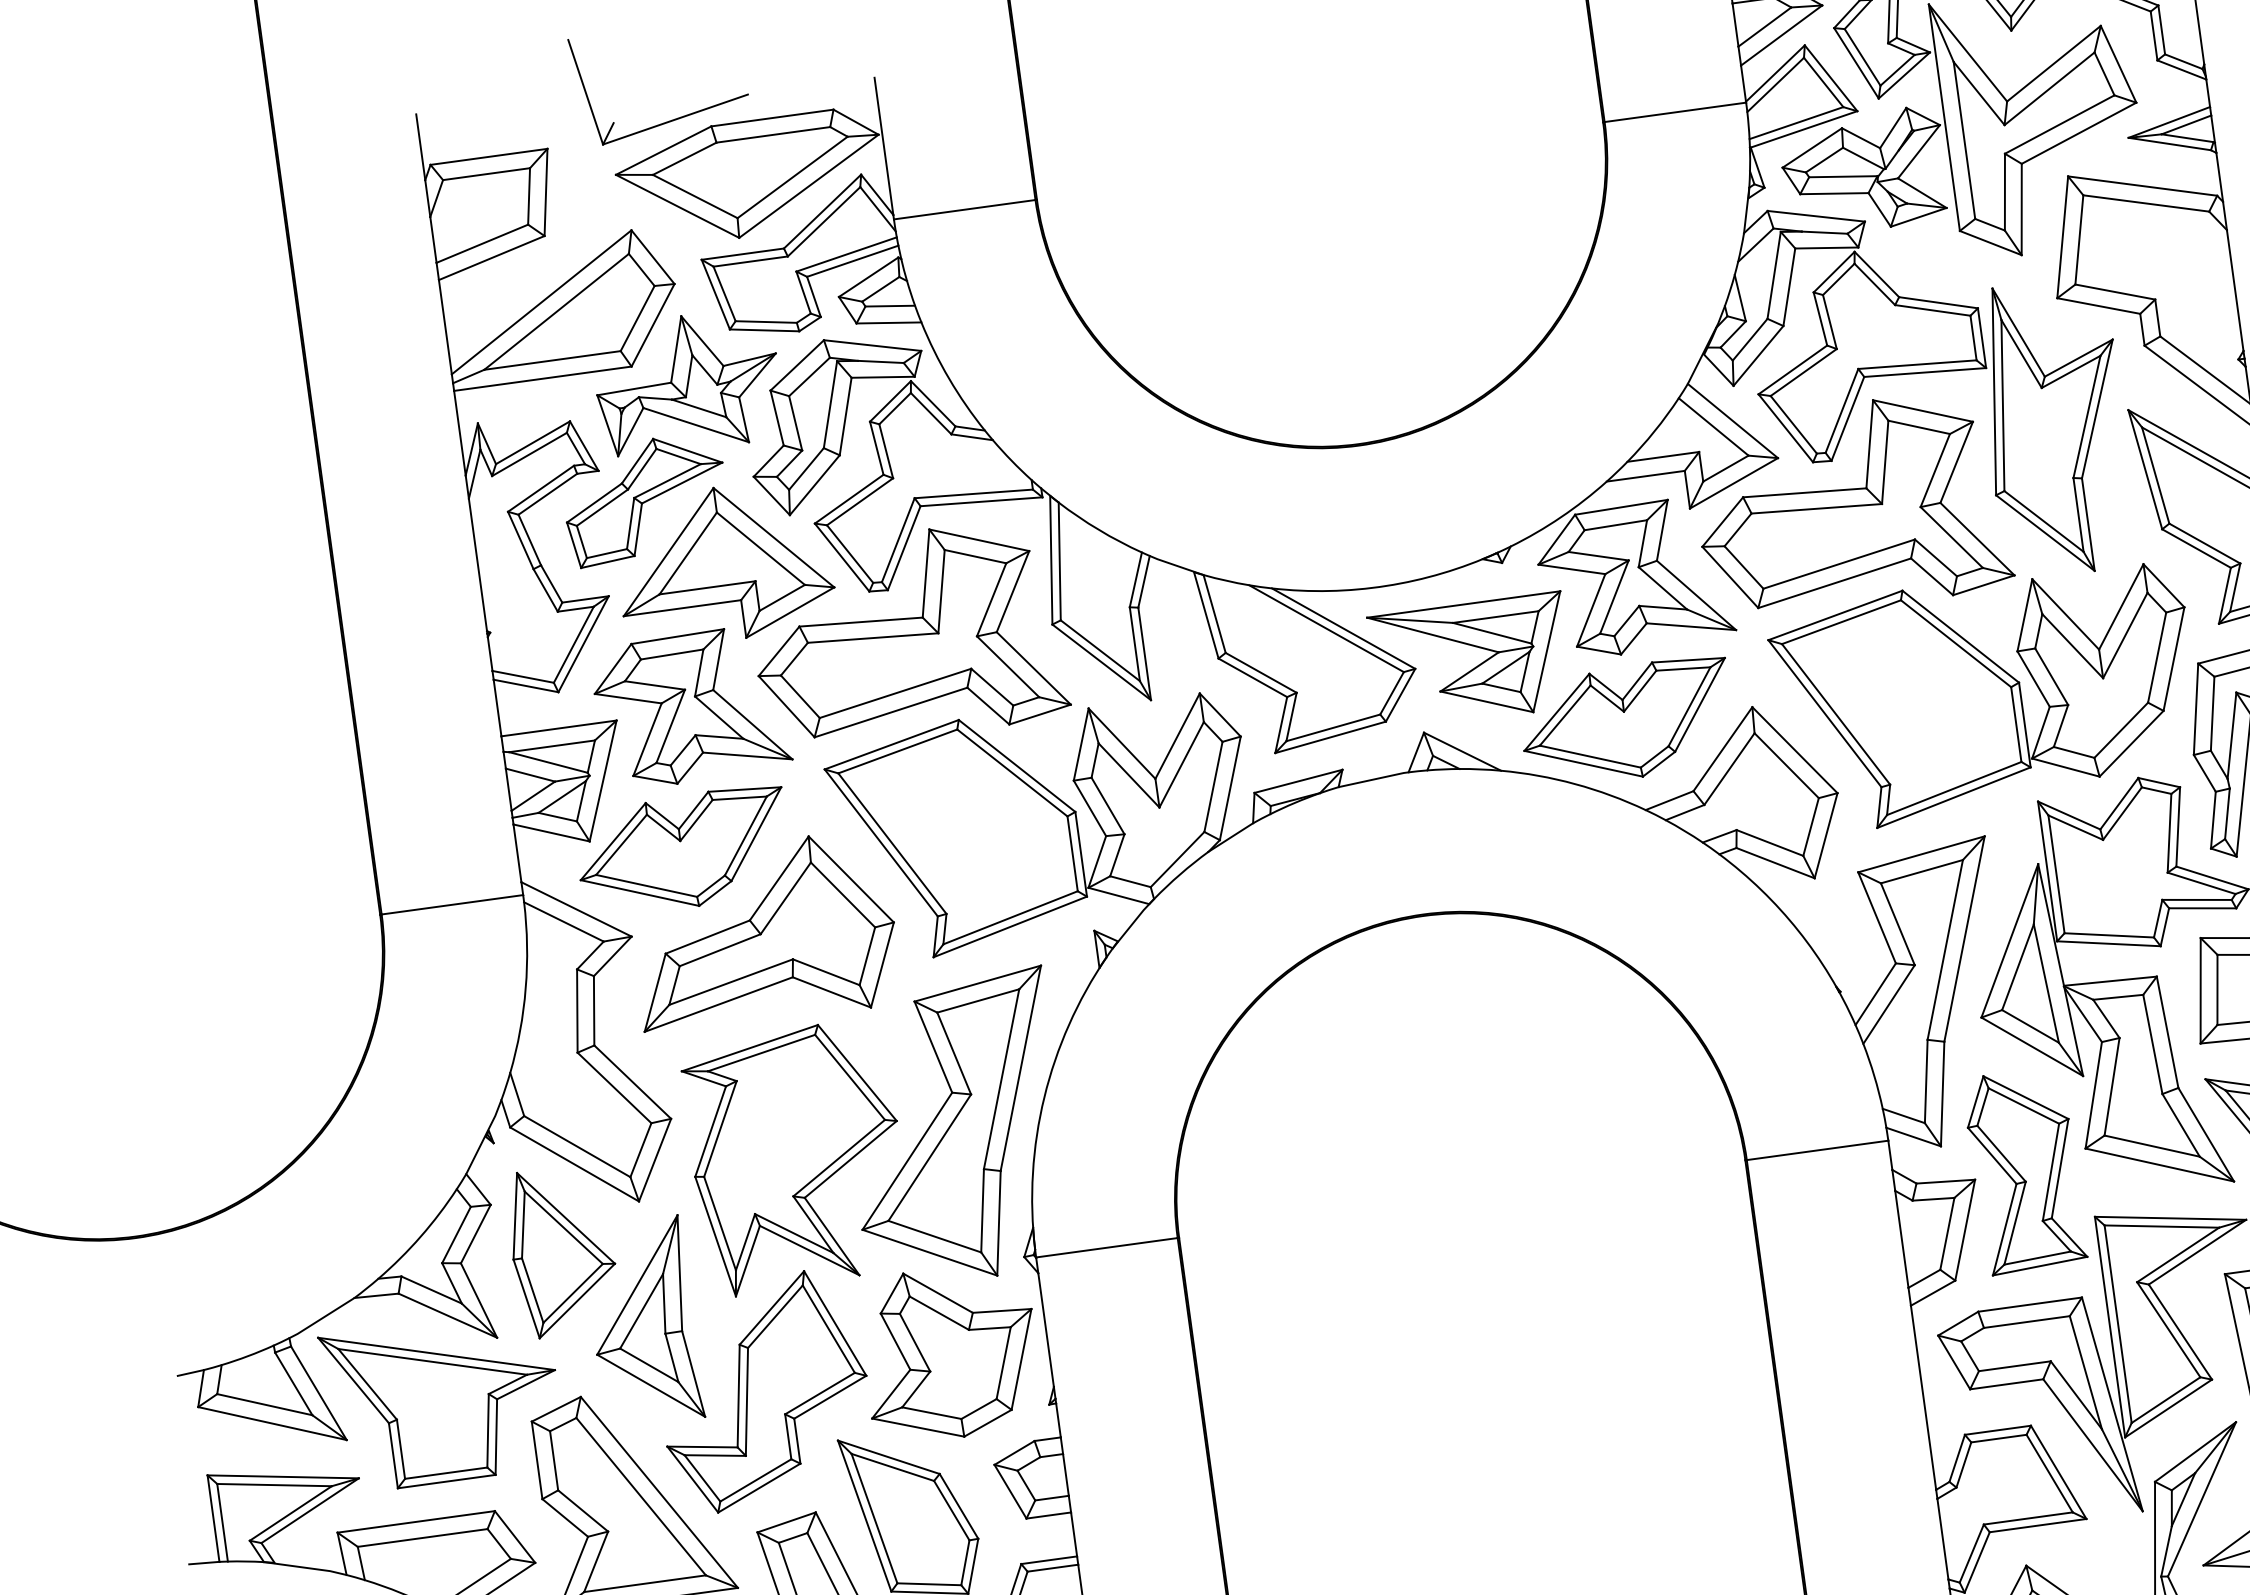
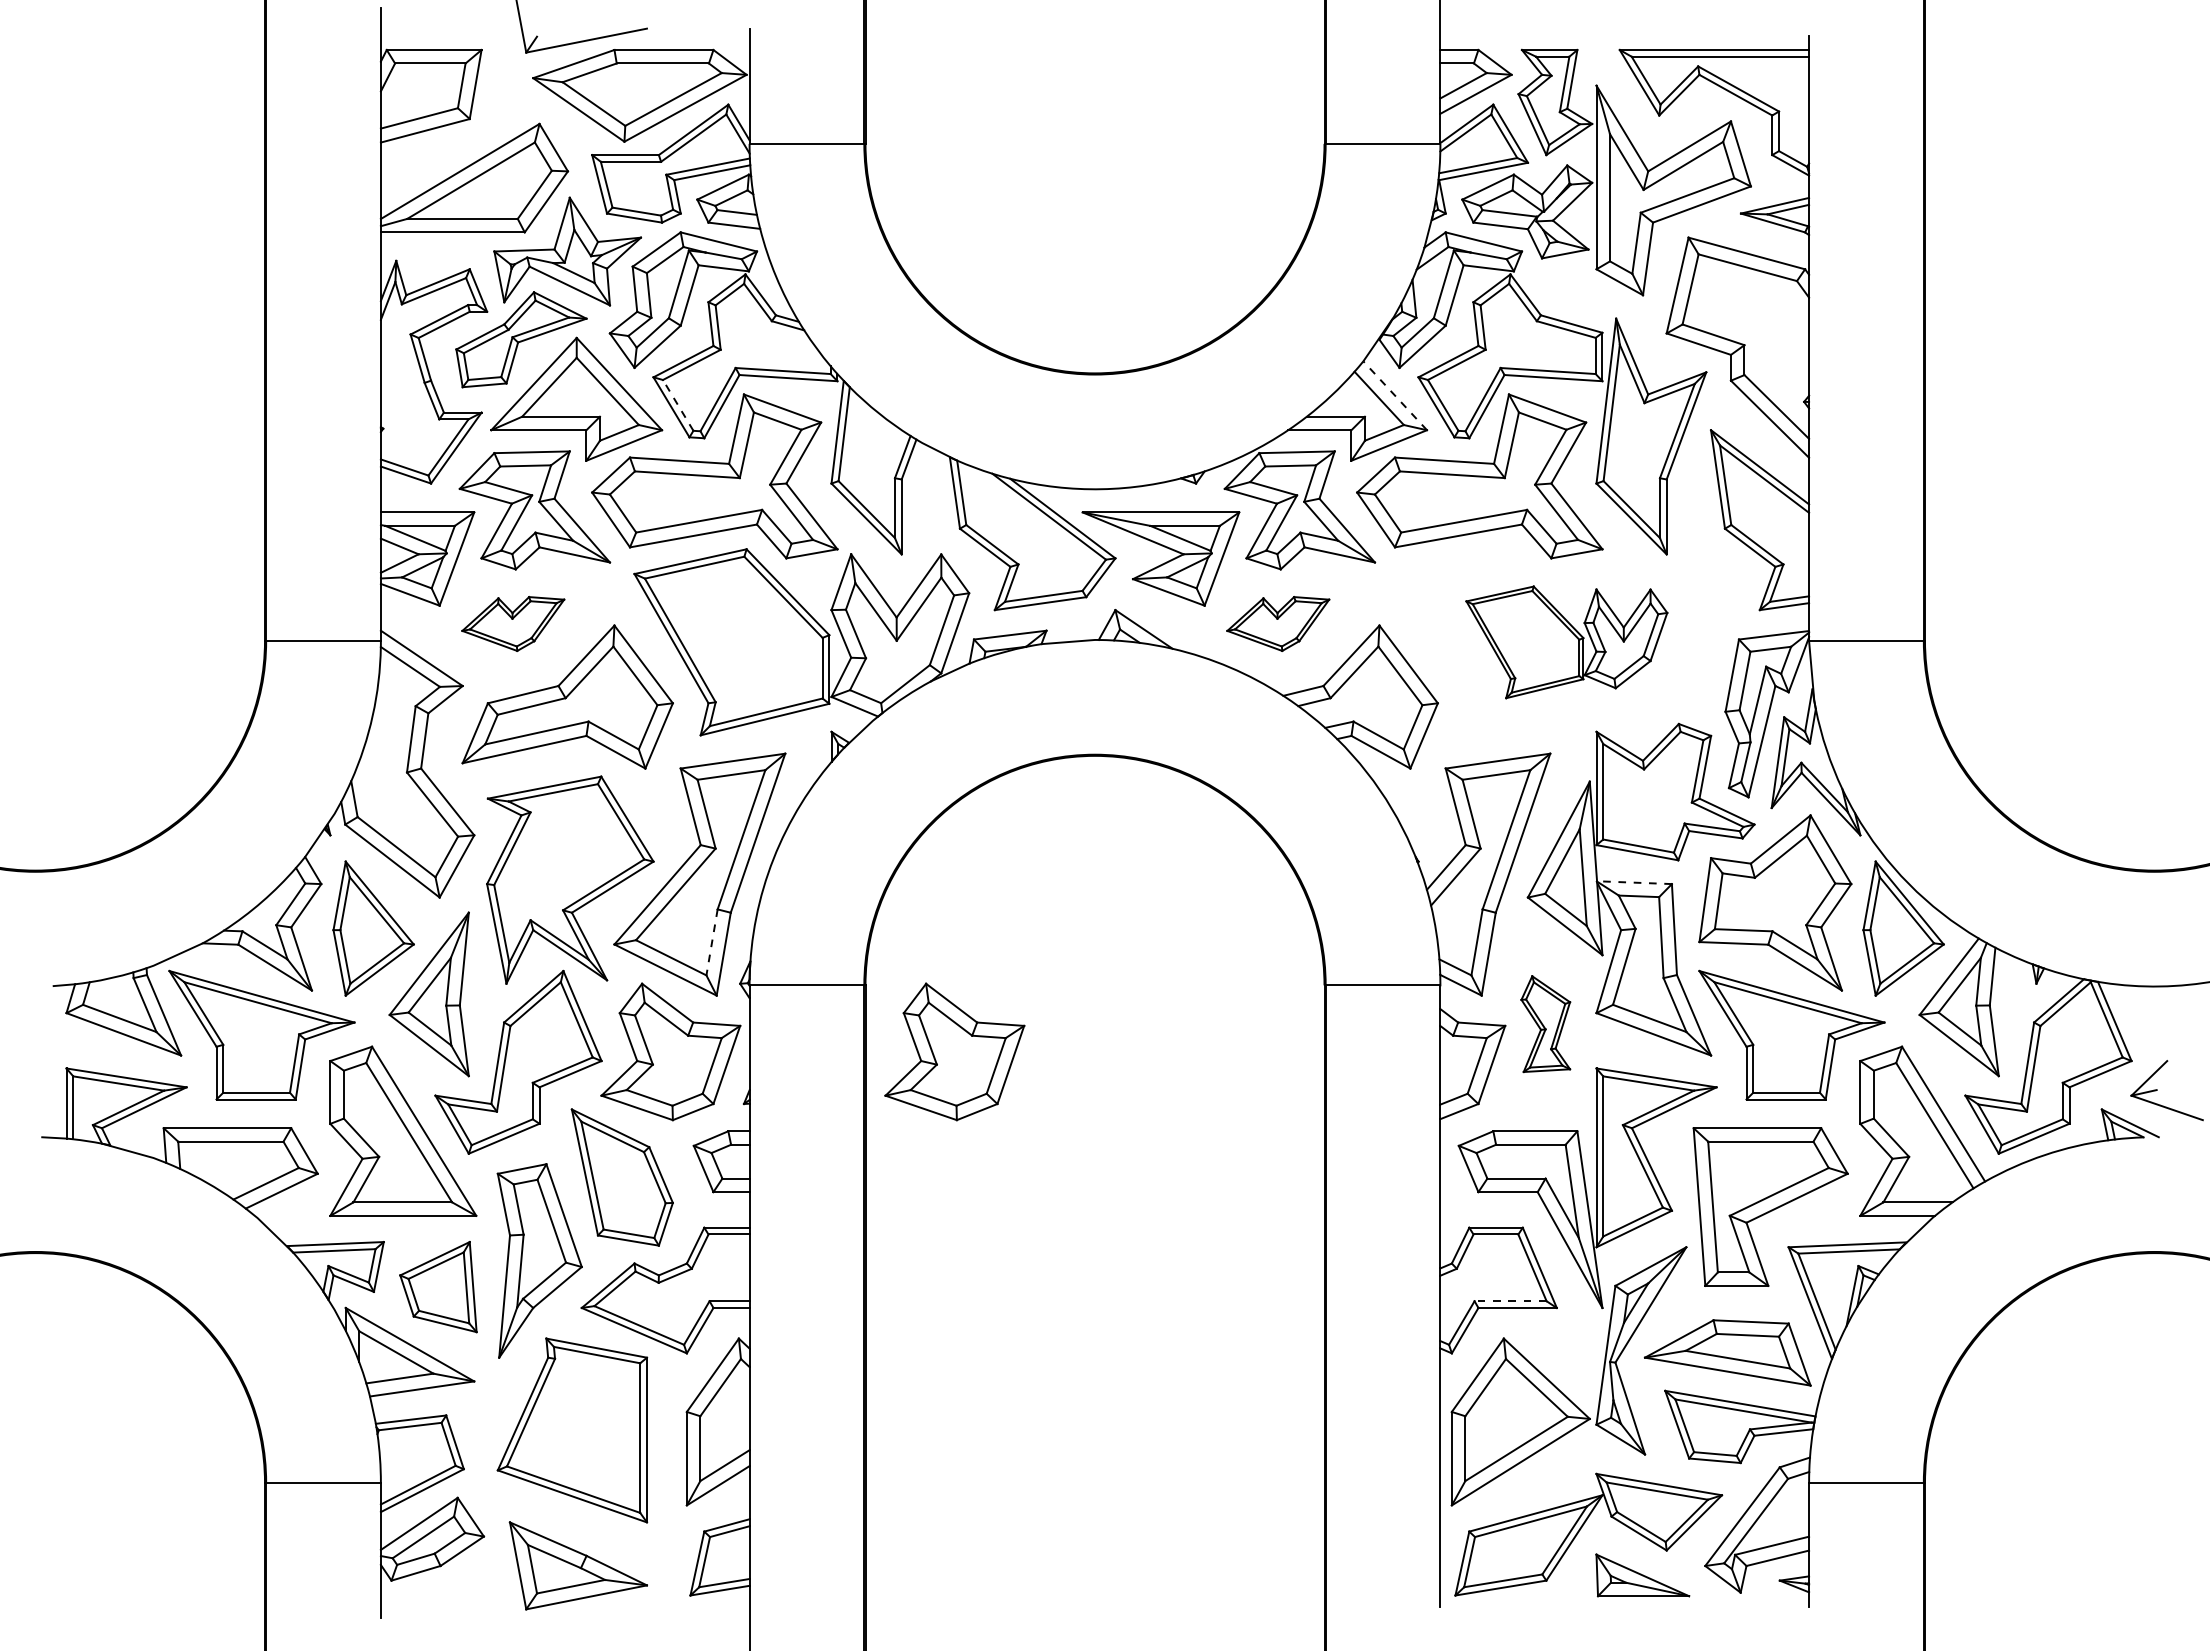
line: (1733, 420) -> (1395, 395), solid -> dashed
line: (850, 554) -> (678, 405), solid -> dashed
part: (1985, 696) -> (1566, 642), size x0.6
part: (1627, 721) -> (1278, 623), size x0.6
part: (683, 850) -> (513, 623), size x0.6
line: (2110, 981) -> (1634, 882), solid -> dashed
part: (2024, 1169) -> (1545, 1023), size x0.6
line: (981, 1210) -> (711, 942), solid -> dashed
part: (1300, 1304) -> (954, 1051), added
line: (2028, 1518) -> (1510, 1301), solid -> dashed

